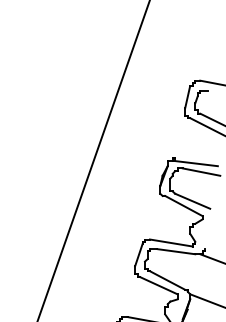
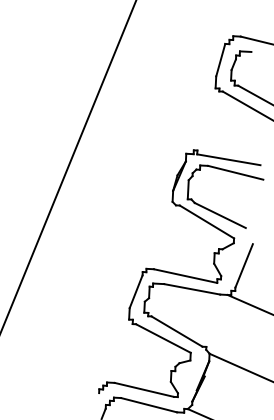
line: (210, 234) -> (244, 266), added

